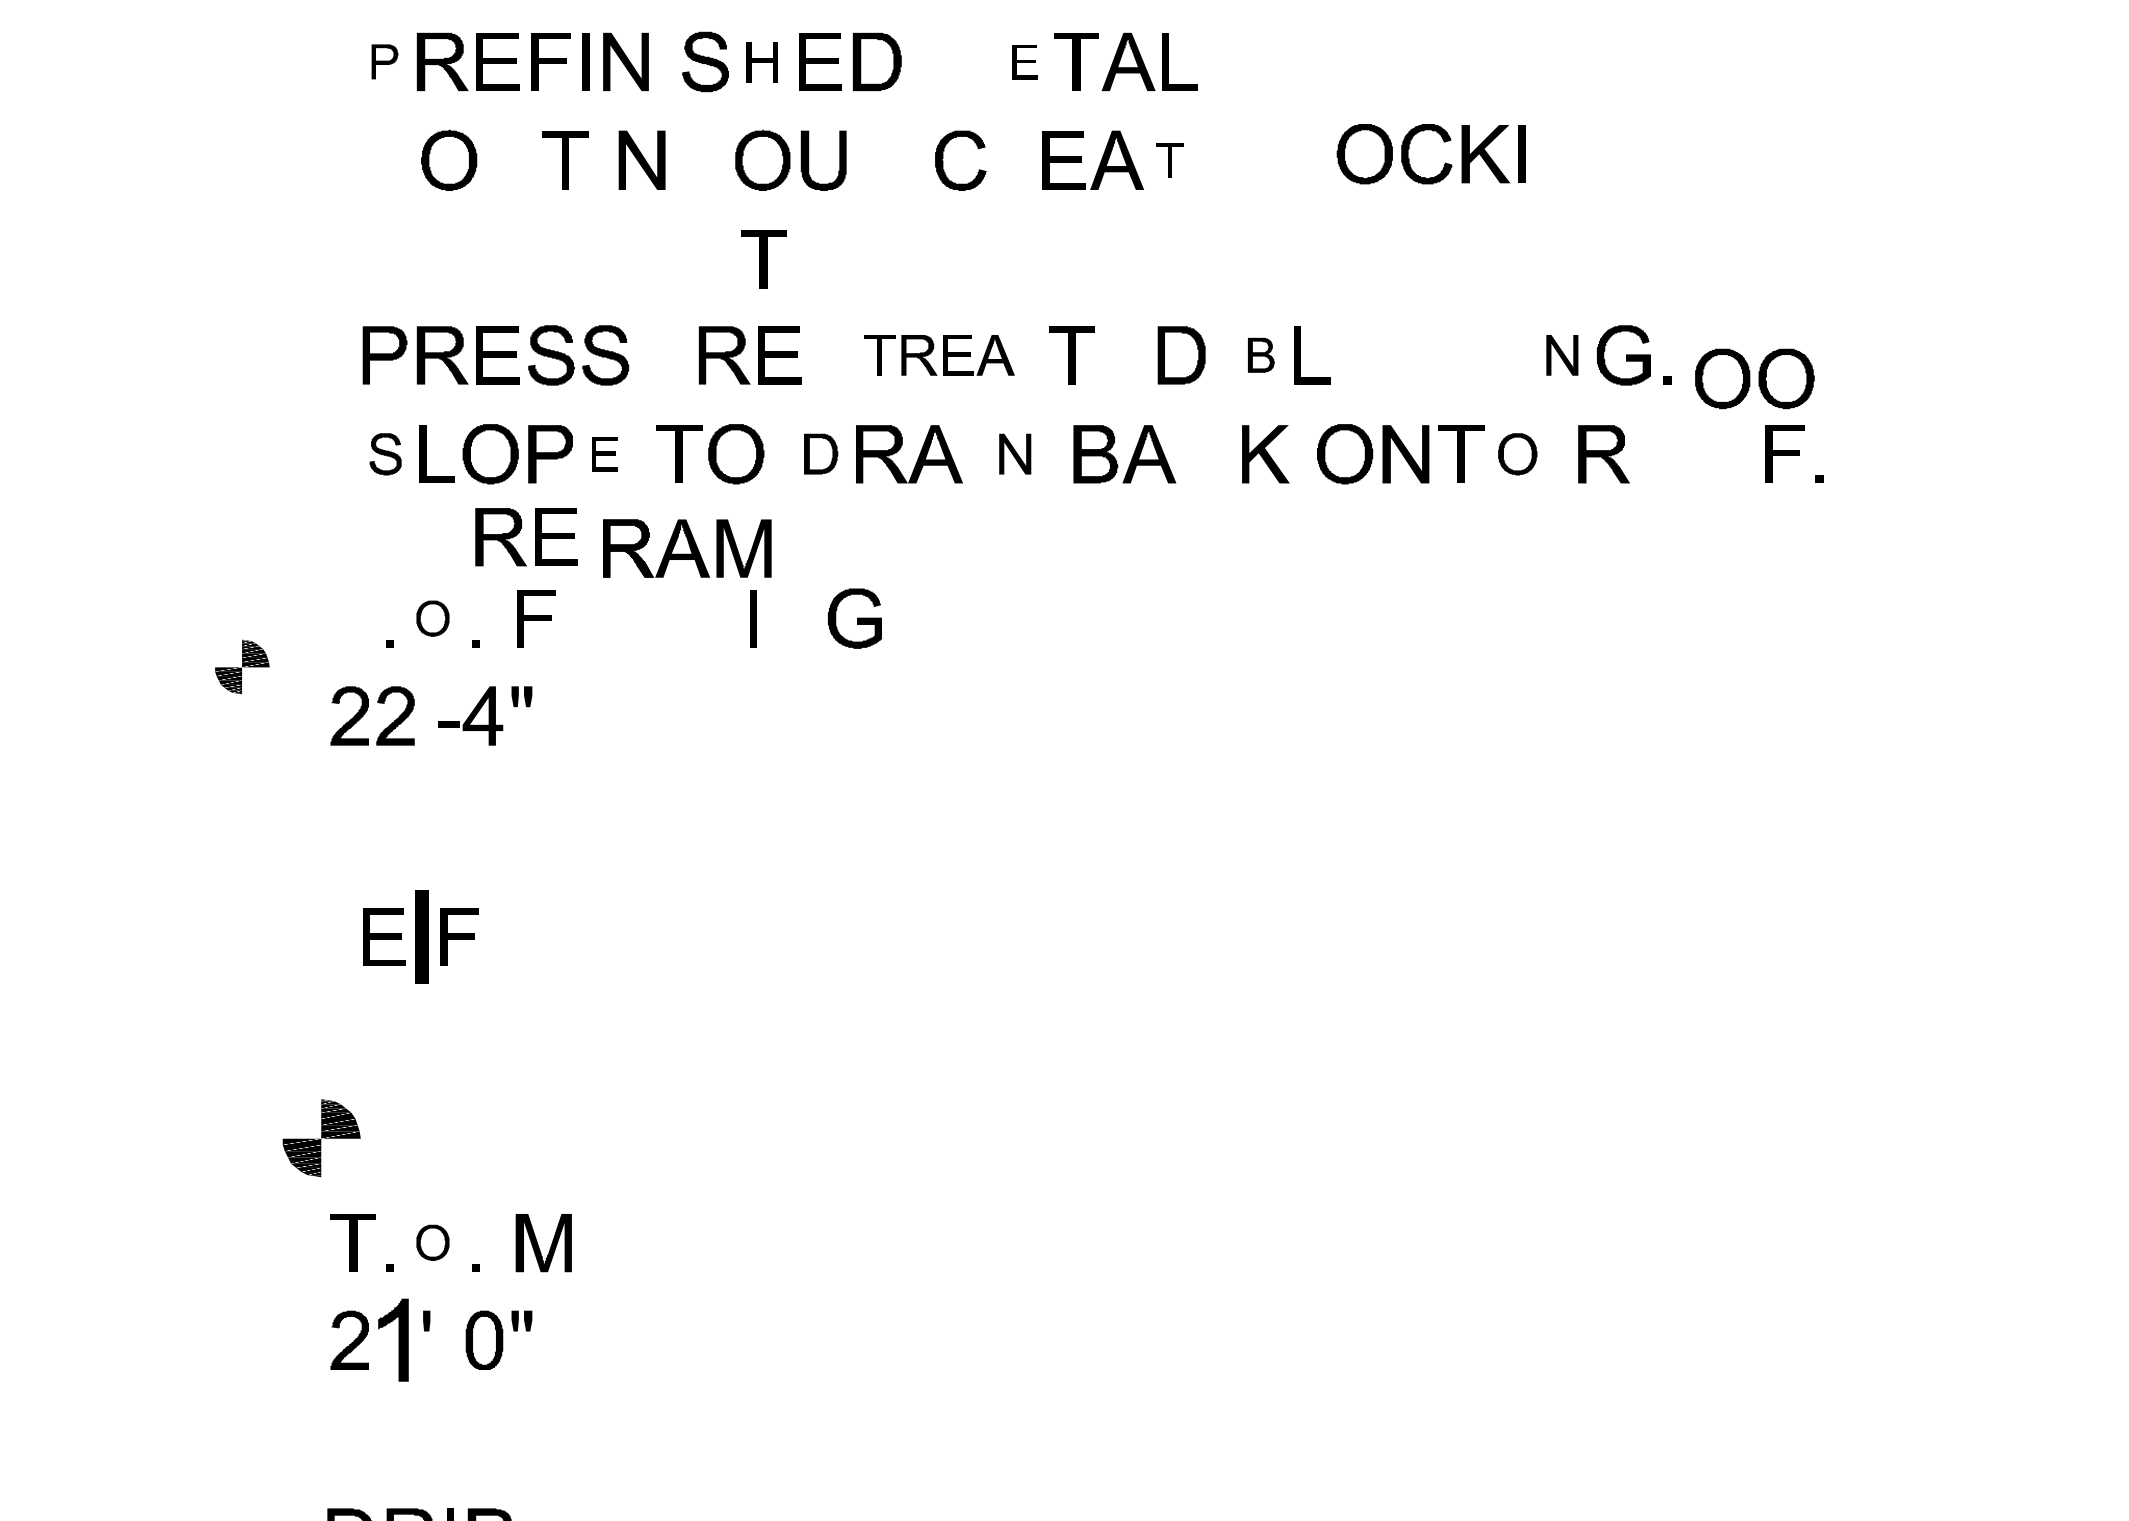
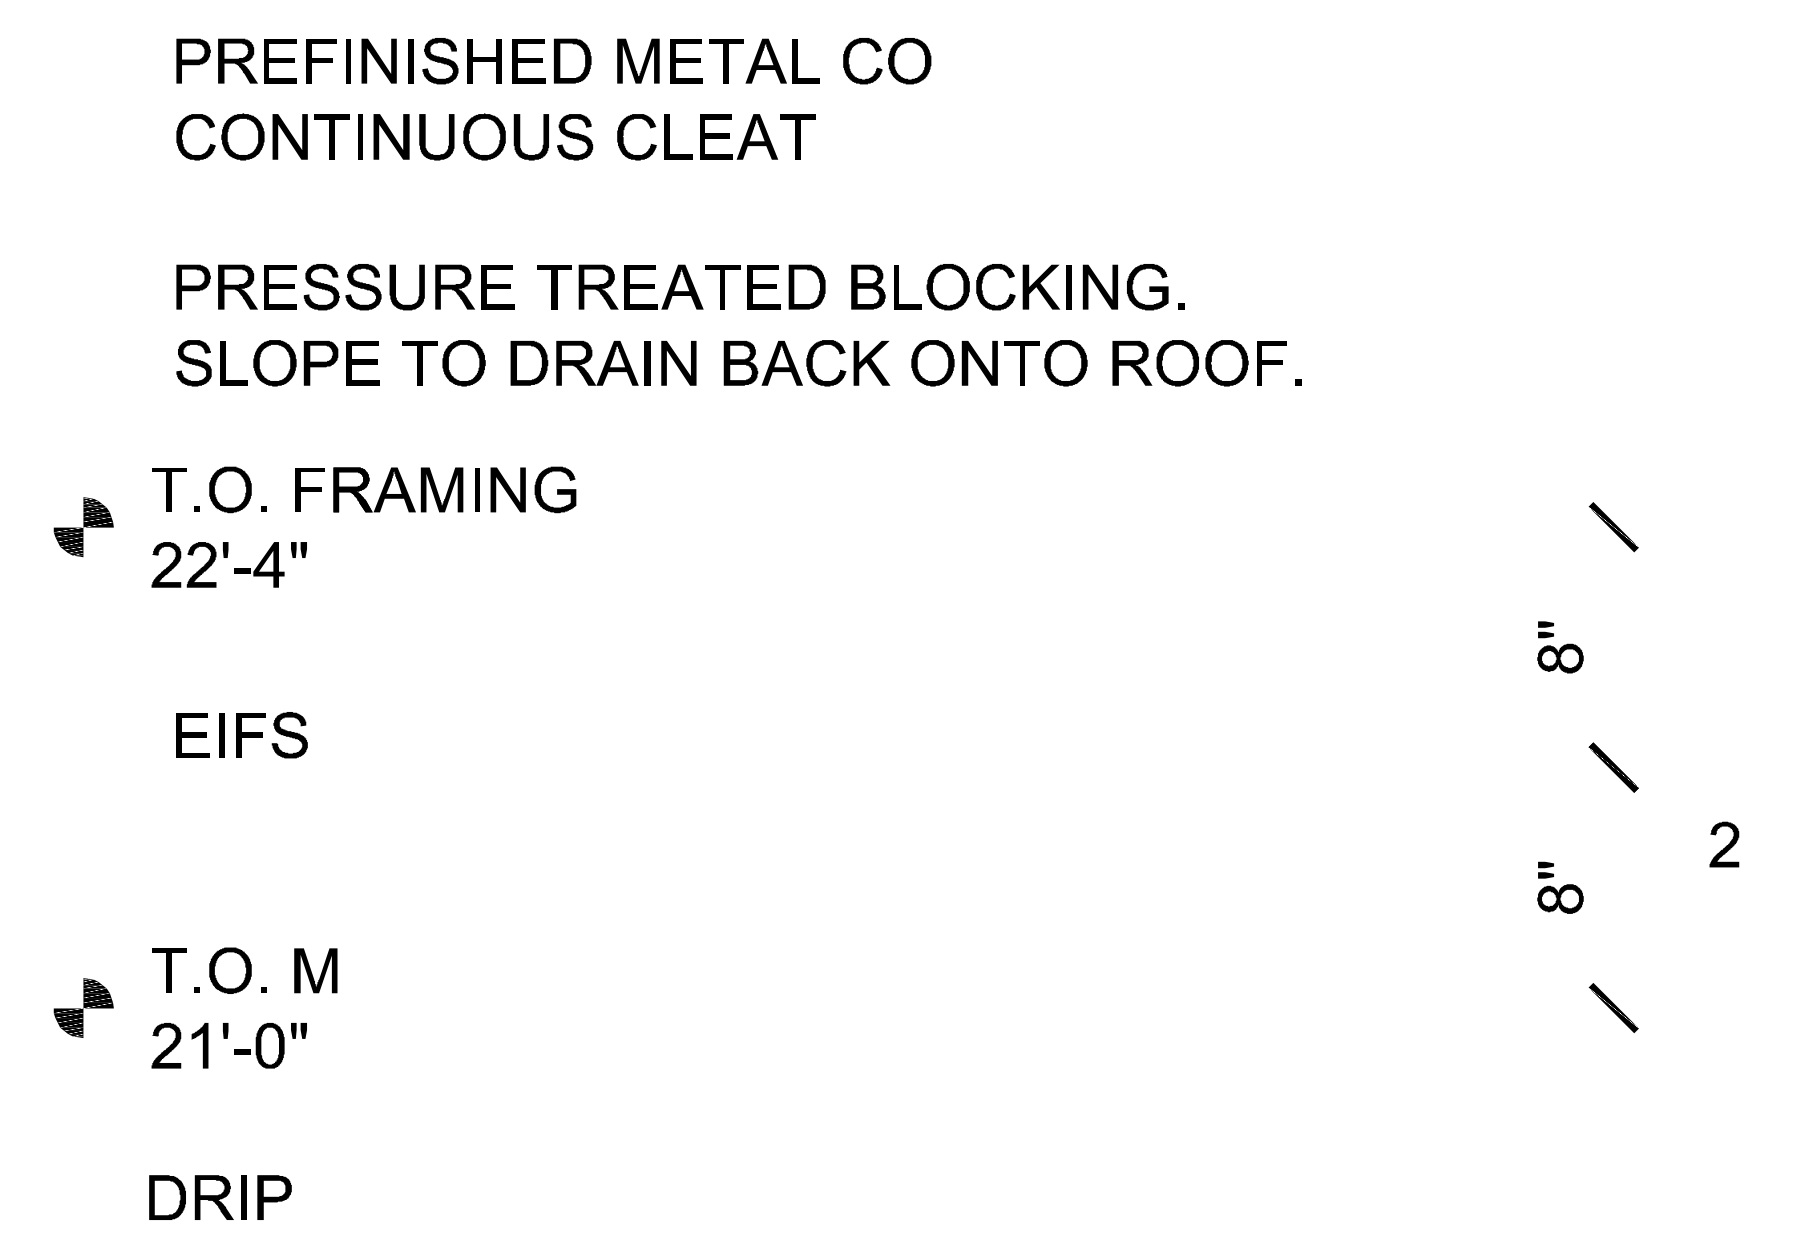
part: (384, 61) -> (193, 60), size x1.67
fill: (667, 61) -> (411, 60), added
part: (962, 61) -> (638, 60), added
part: (762, 62) -> (484, 61), size x1.43
part: (1025, 62) -> (686, 61), size x1.67
part: (1286, 62) -> (887, 61), added
fill: (509, 159) -> (289, 136), added
fill: (601, 159) -> (360, 136), added
part: (1002, 159) -> (669, 136), added
part: (1169, 159) -> (797, 136), size x1.67
fill: (387, 161) -> (195, 137), added
part: (686, 161) -> (425, 137), added
fill: (880, 161) -> (575, 137), added
part: (1444, 163) -> (1009, 294), moved
part: (762, 259) -> (484, 213), removed
part: (939, 354) -> (620, 286), size x1.43
fill: (1125, 354) -> (763, 286), added
part: (1261, 354) -> (868, 286), size x1.67
part: (1561, 354) -> (1099, 286), size x1.43
fill: (661, 355) -> (406, 287), added
part: (1754, 379) -> (1202, 363), moved
part: (821, 453) -> (529, 362), size x1.43
fill: (974, 453) -> (647, 362), added
part: (1014, 453) -> (678, 362), size x1.43
part: (384, 454) -> (193, 363), size x1.43
part: (604, 454) -> (362, 363), size x1.67
fill: (1206, 454) -> (826, 363), added
part: (1517, 454) -> (1065, 363), size x1.43
part: (526, 536) -> (302, 426), removed
part: (687, 548) -> (398, 489), moved
fill: (352, 618) -> (168, 489), added
part: (432, 618) -> (230, 489), size x1.67
fill: (792, 618) -> (507, 489), added
part: (242, 666) -> (83, 526), size x1.43
fill: (426, 697) -> (225, 550), added
fill: (509, 936) -> (289, 734), added
part: (421, 937) -> (221, 735), size x0.62
part: (321, 1137) -> (83, 1007), moved
part: (432, 1242) -> (230, 970), size x1.67
part: (392, 1340) -> (199, 1045), size x0.71
fill: (448, 1347) -> (242, 1051), added

